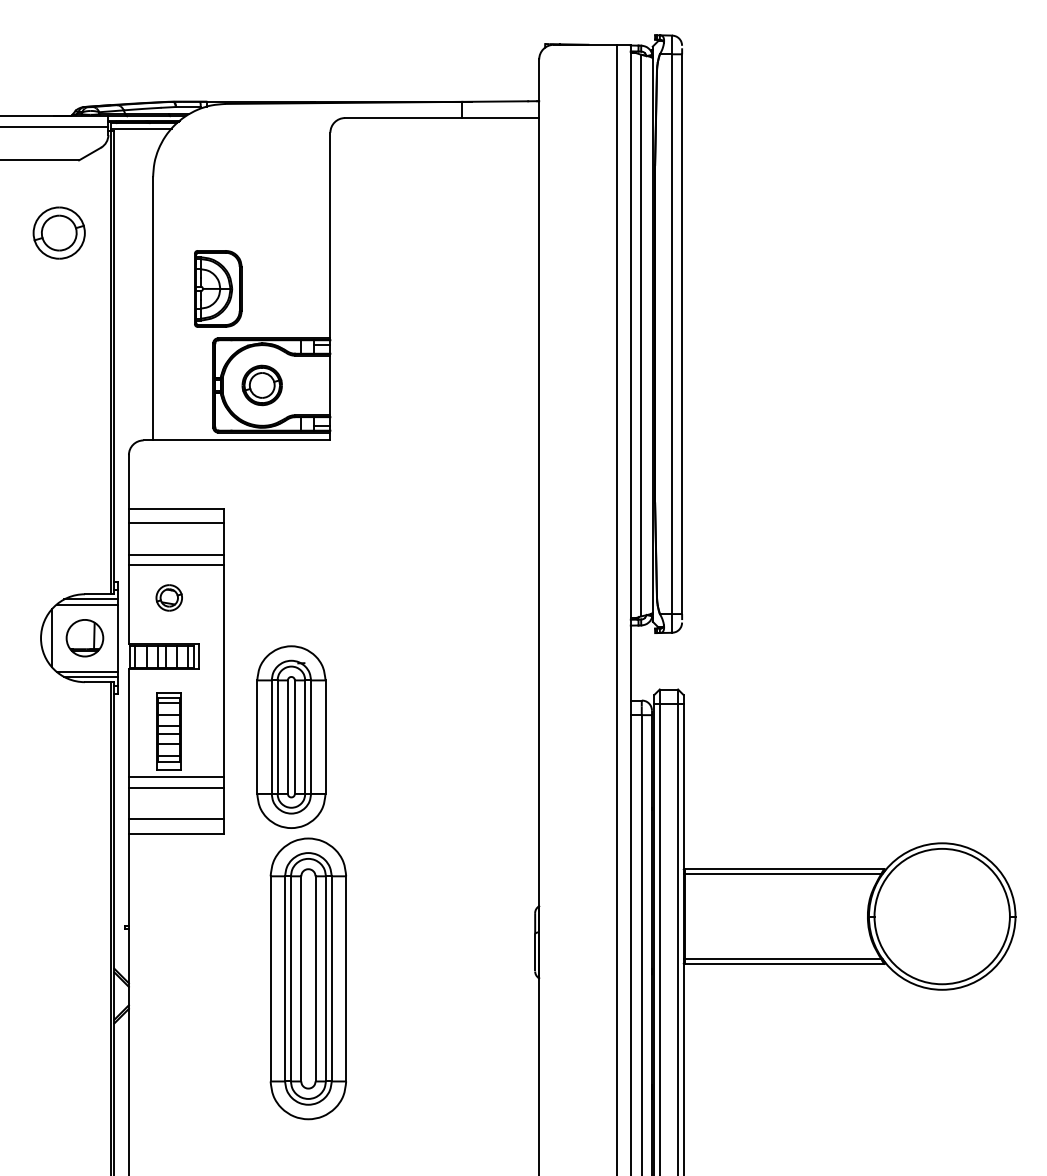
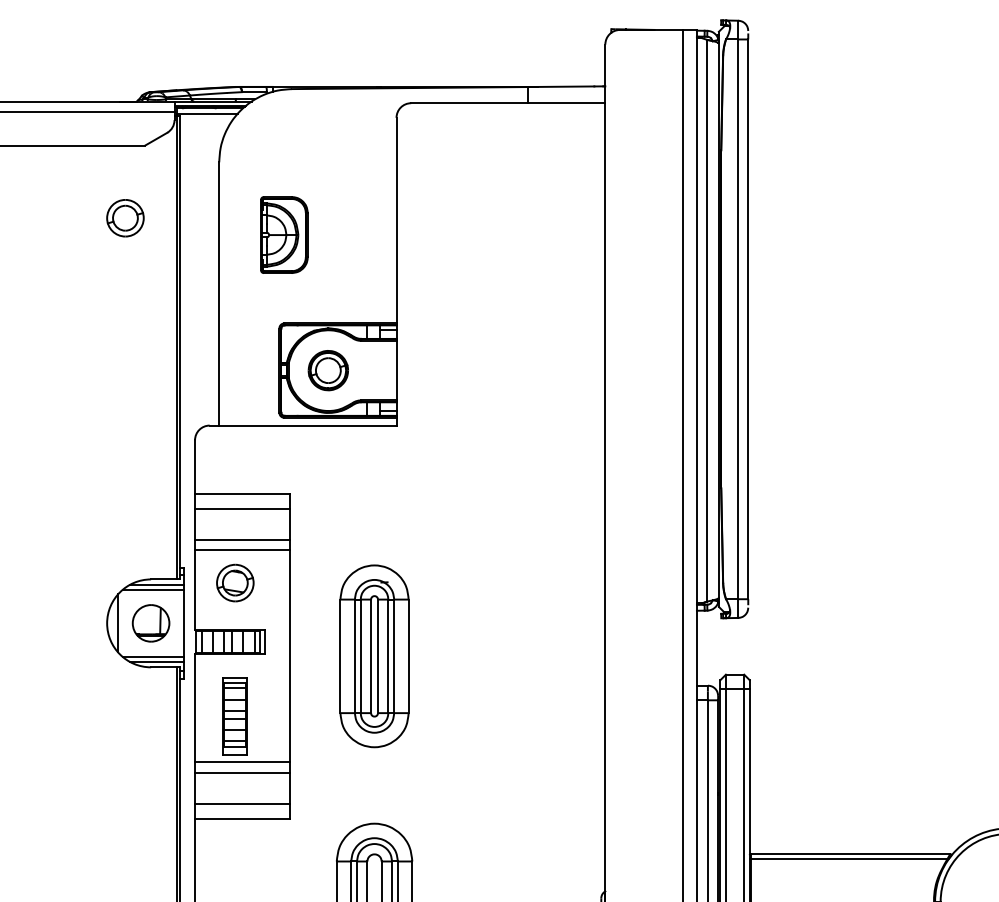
part: (59, 232) -> (125, 217), size x0.71
part: (218, 288) -> (284, 234), moved
part: (169, 597) -> (235, 582), size x1.43
part: (291, 736) -> (374, 655), moved

